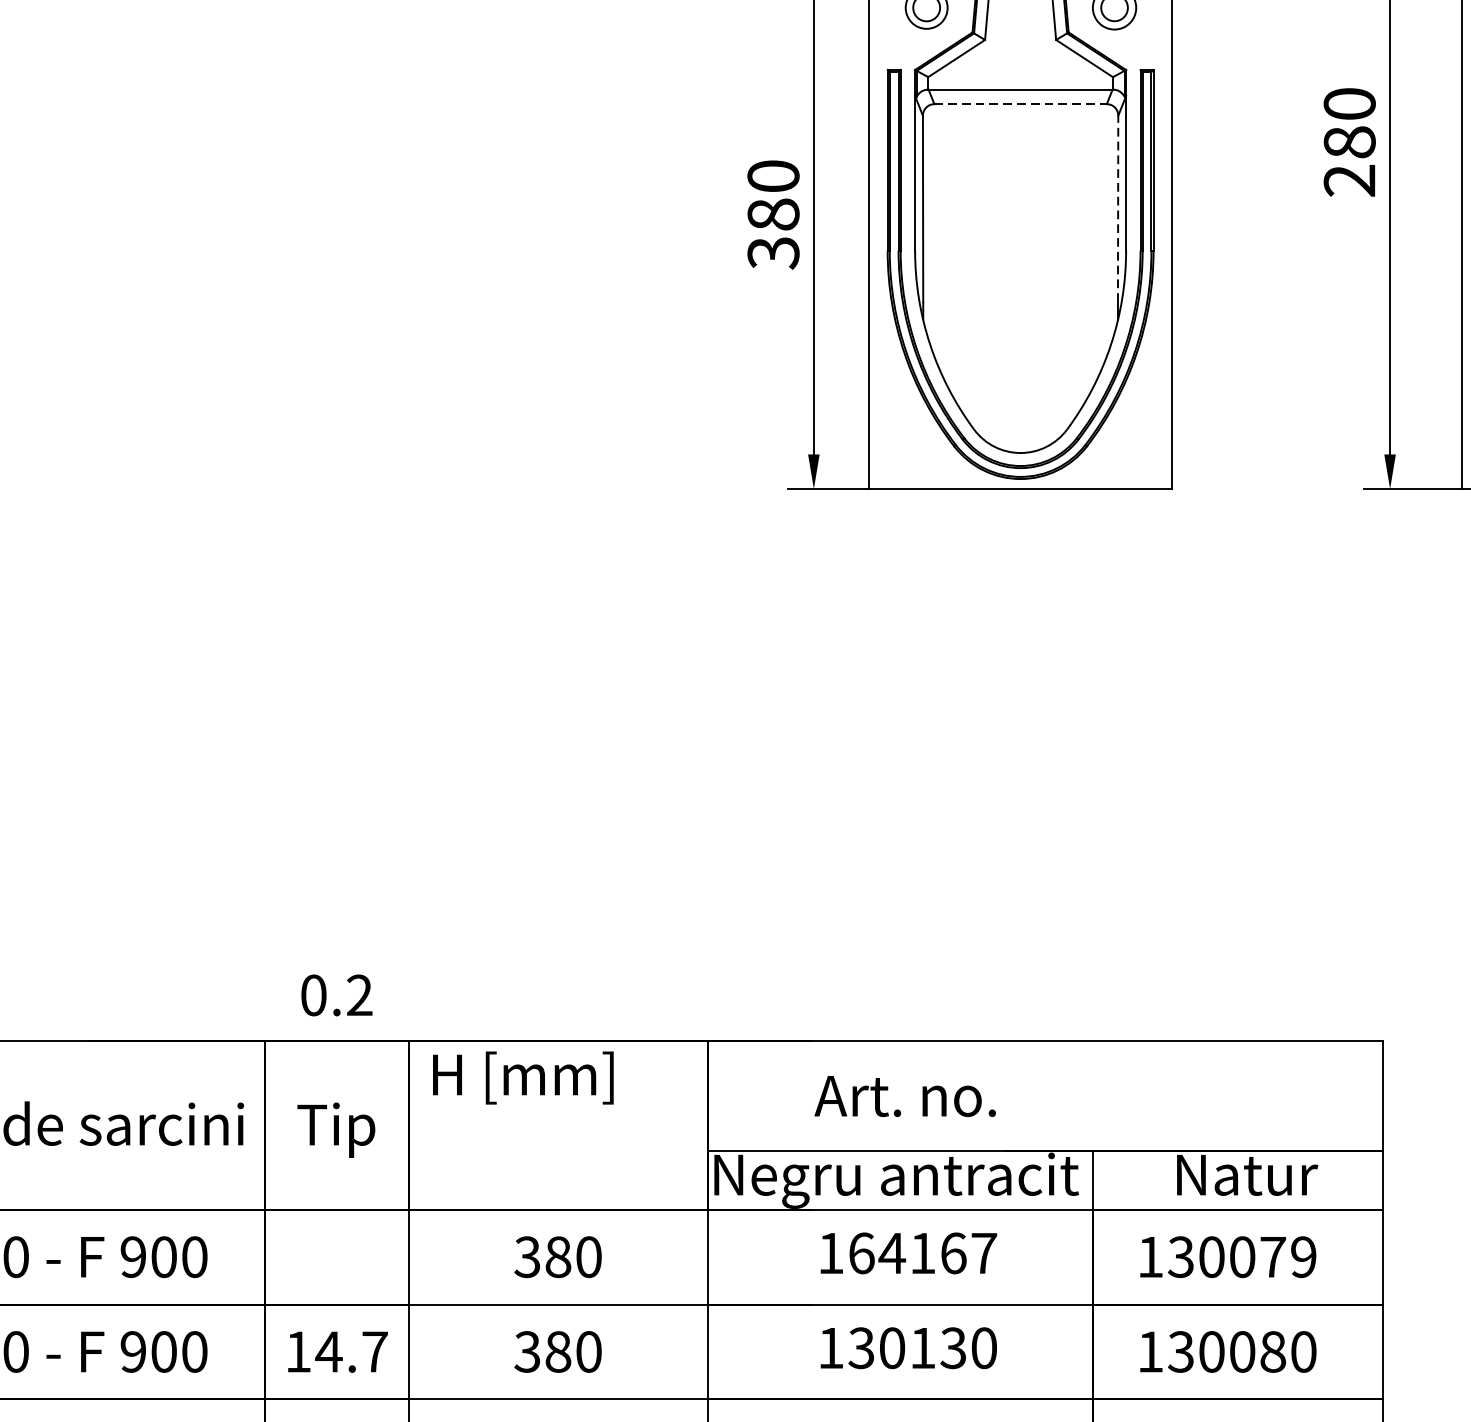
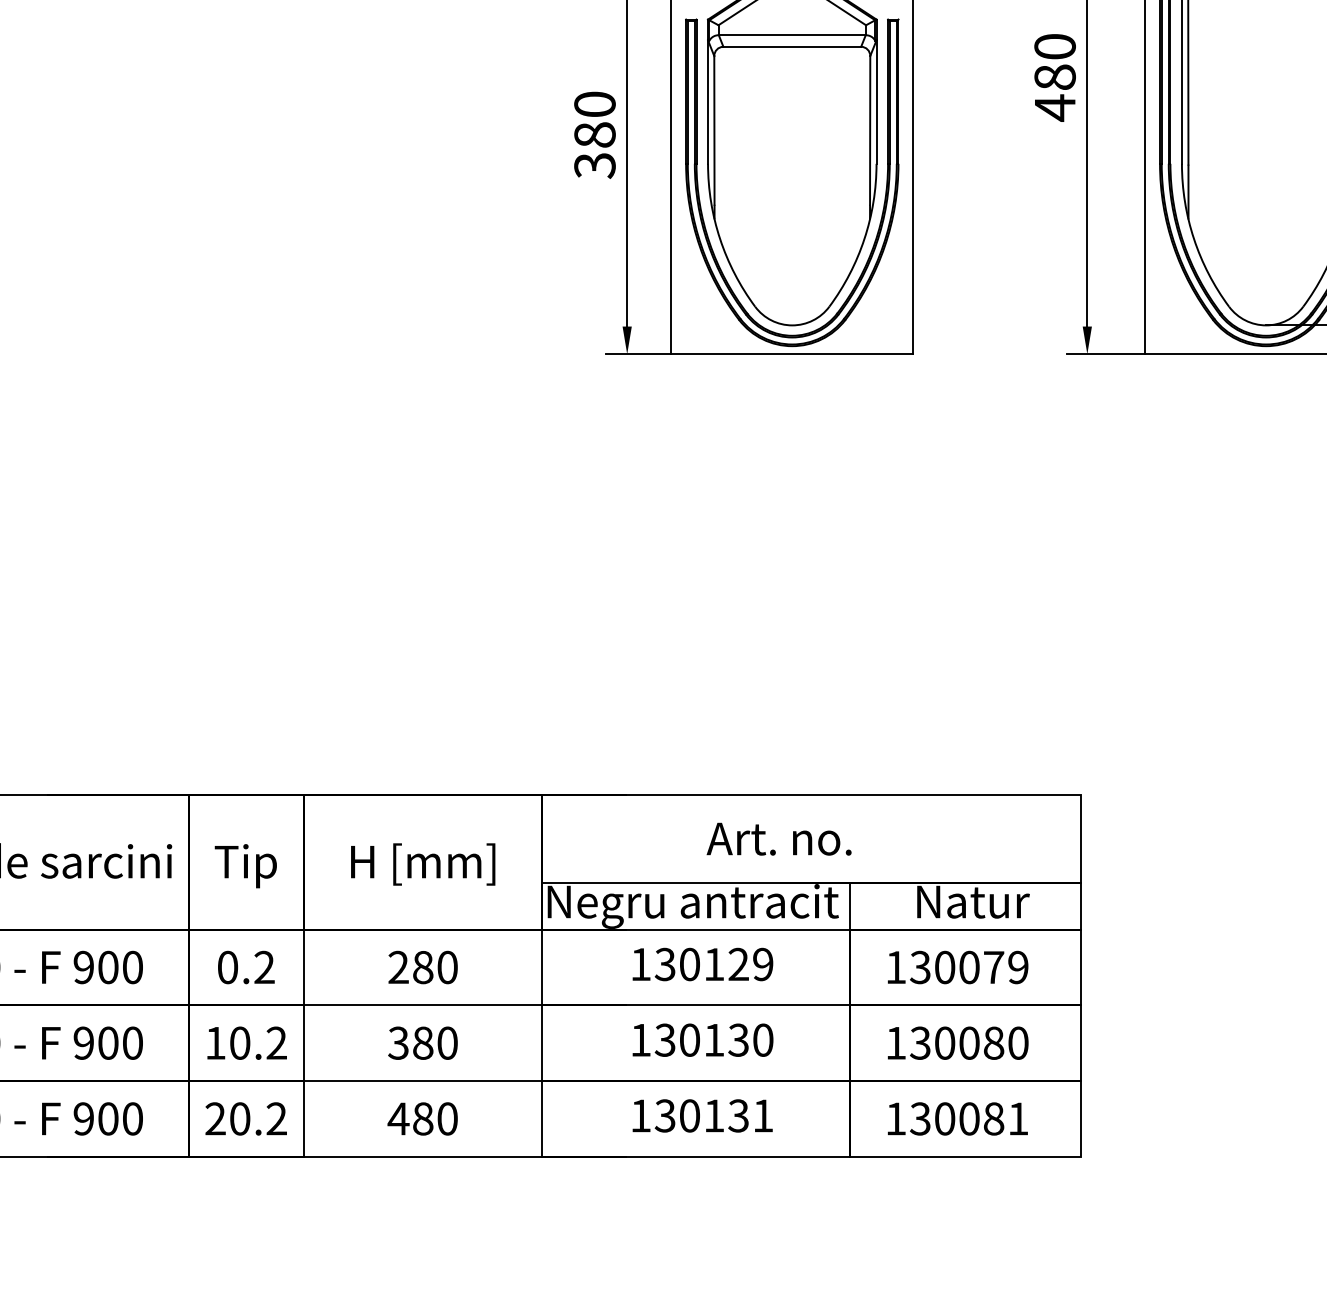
line: (1020, 103) -> (792, 46), dashed -> solid
text: (1348, 180) -> (1054, 107), 280 -> 480
line: (1118, 207) -> (870, 129), dashed -> solid
text: (337, 995) -> (246, 967), moved
text: (523, 1078) -> (423, 864), moved
text: (904, 1095) -> (778, 838), moved
text: (921, 1253) -> (713, 964), 164167 -> 130129
text: (527, 1257) -> (398, 967), 380 -> 280
text: (352, 1351) -> (258, 1042), 14.7 -> 10.2

